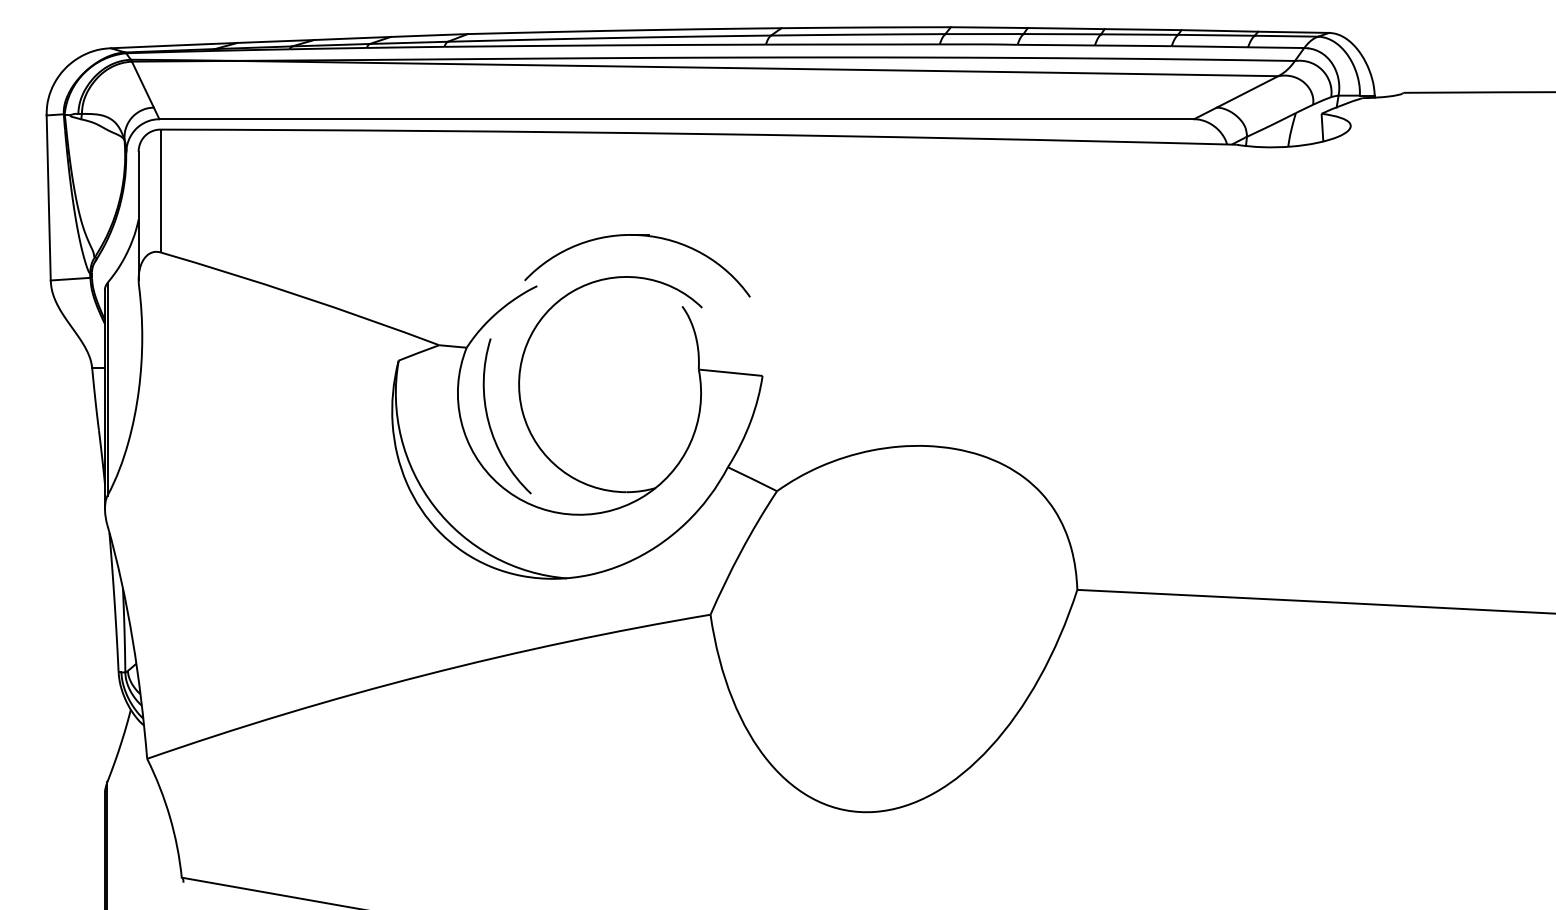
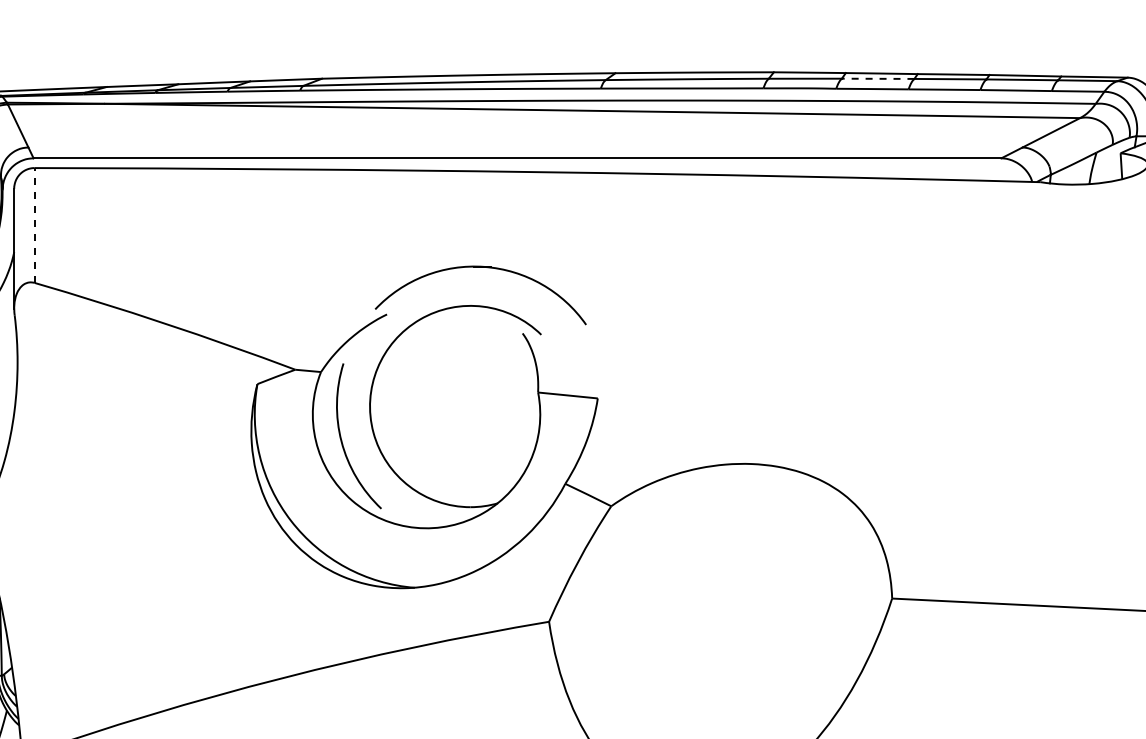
line: (1062, 34) -> (878, 79), solid -> dashed
line: (160, 190) -> (34, 225), solid -> dashed

